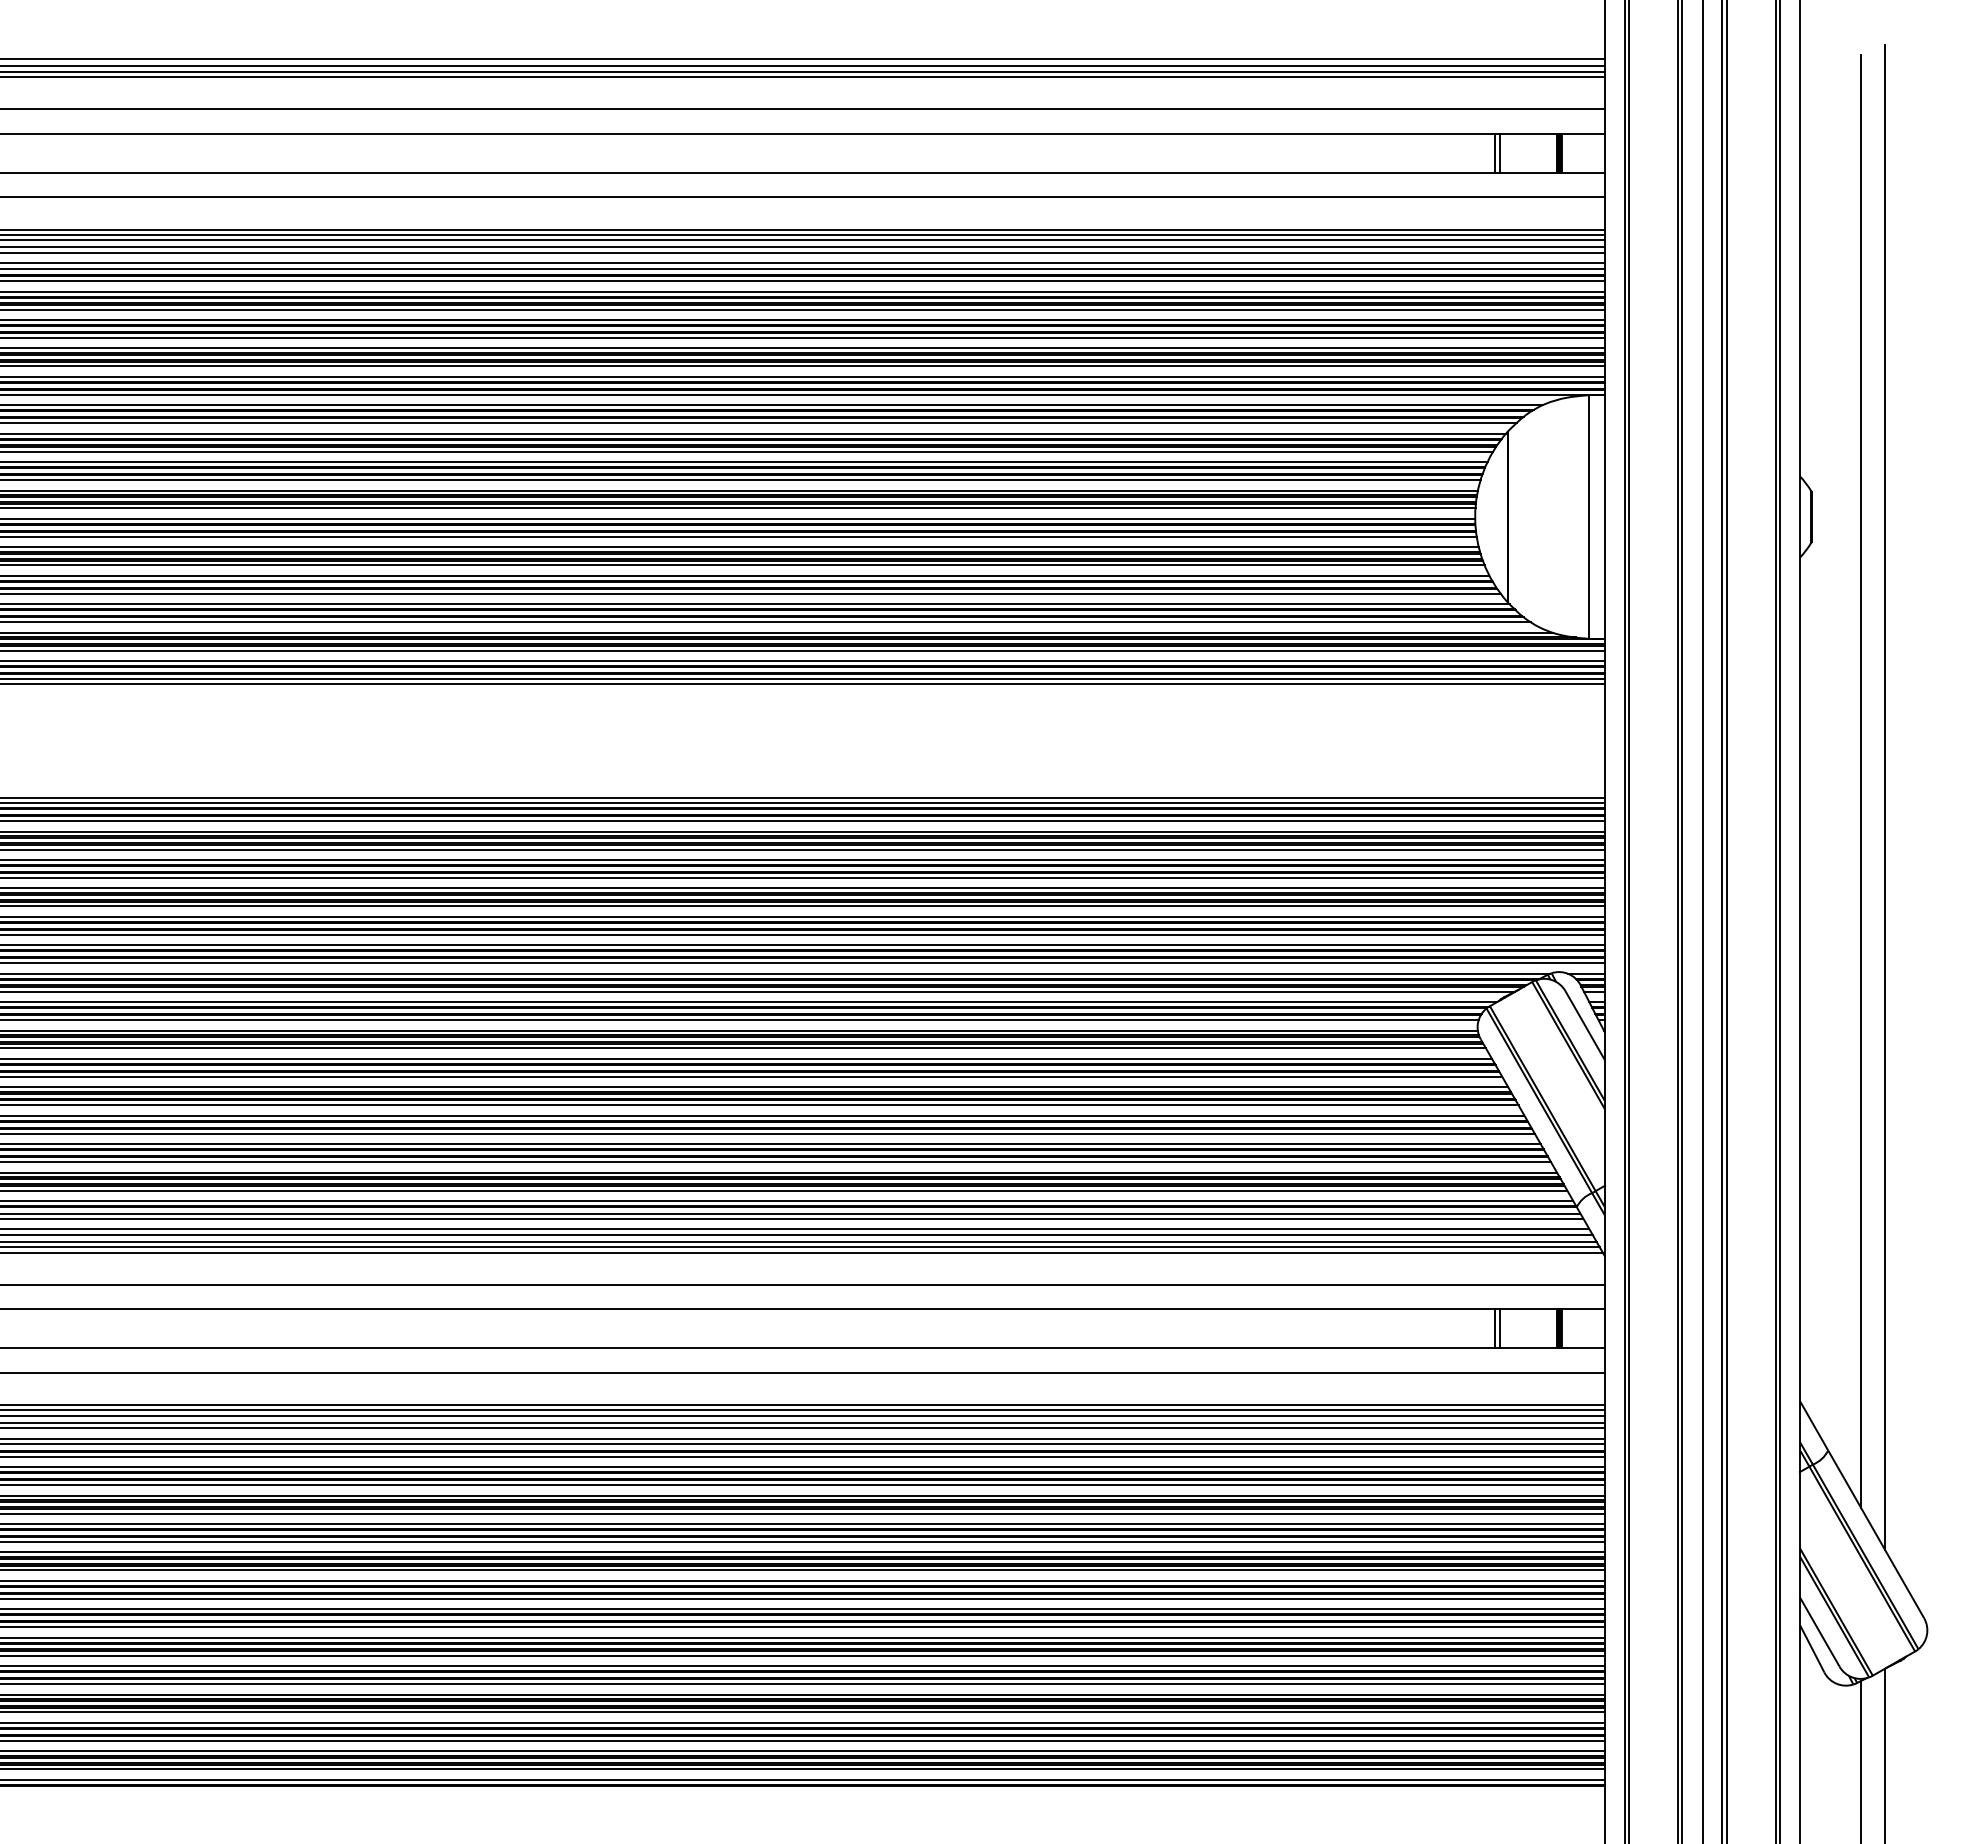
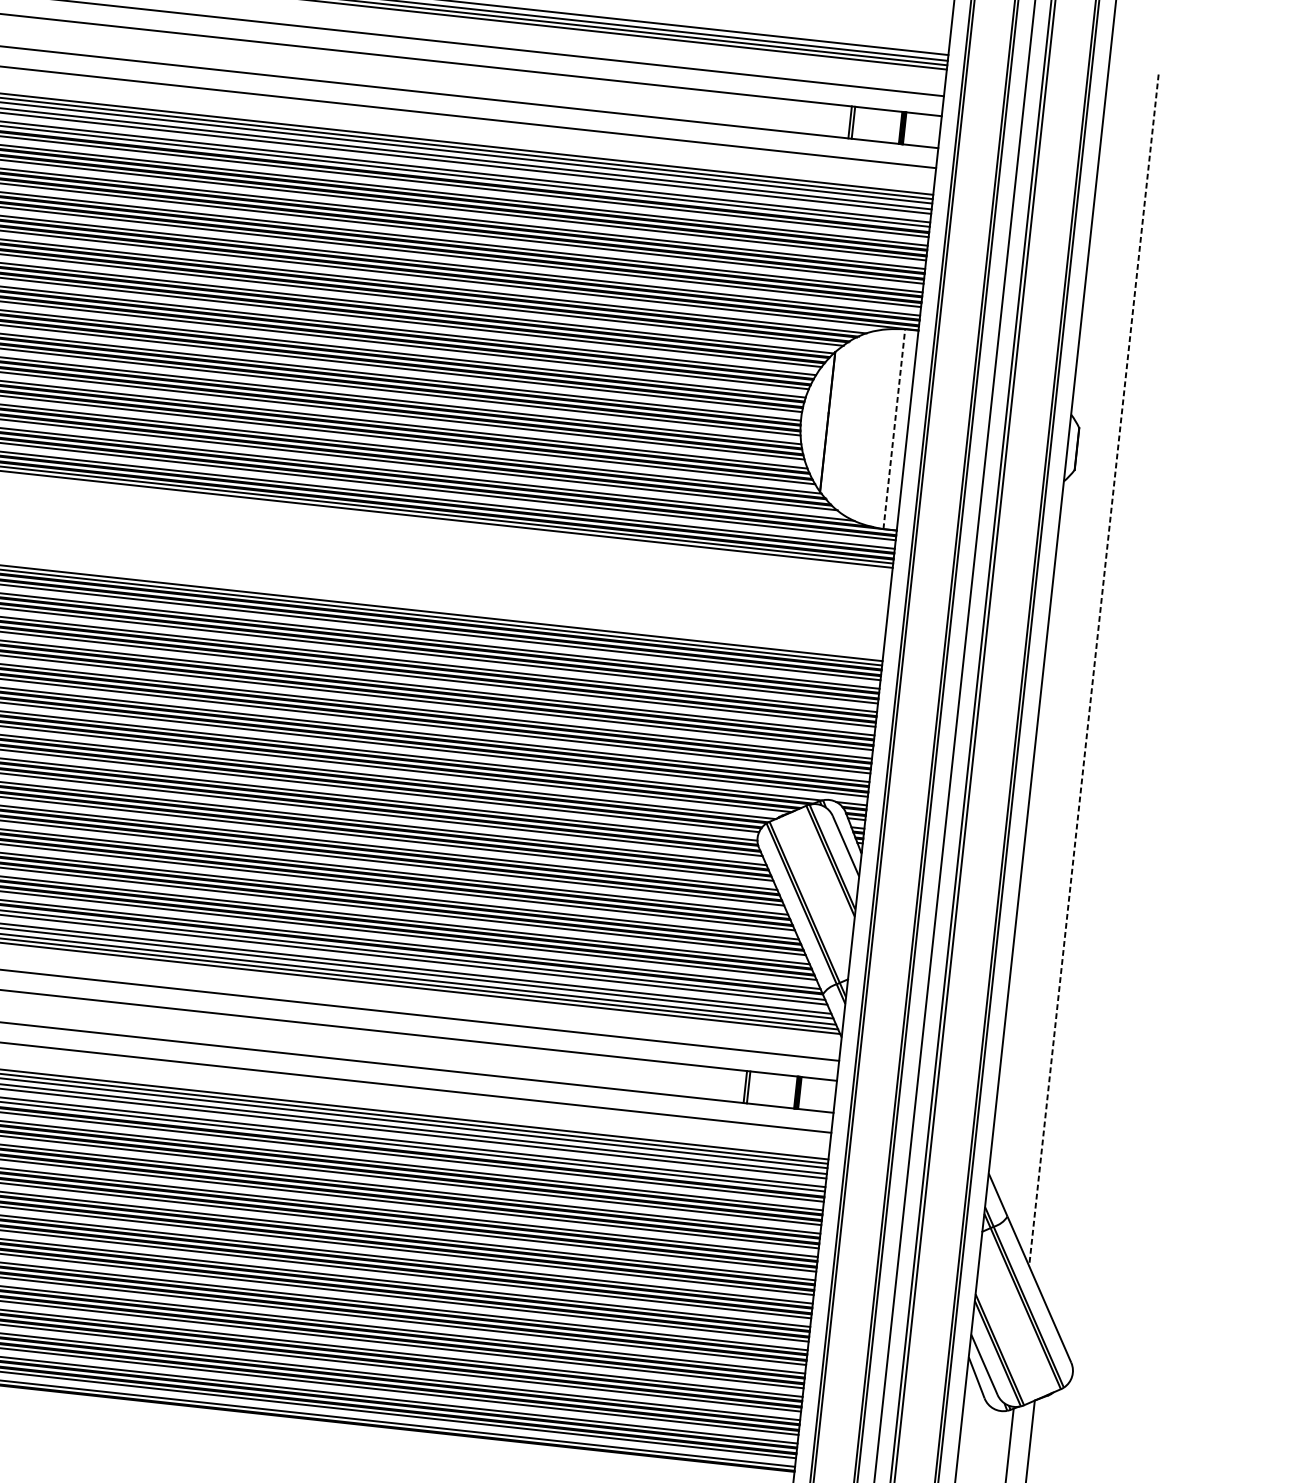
line: (1588, 517) -> (894, 429), solid -> dashed
line: (1860, 781) -> (1093, 670), solid -> dashed
line: (1885, 797) -> (1112, 685), removed

